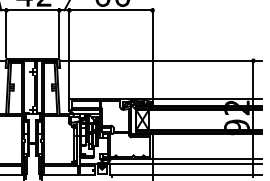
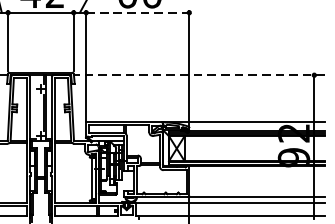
line: (111, 10) -> (138, 12), solid -> dashed
line: (160, 60) -> (199, 74), solid -> dashed

